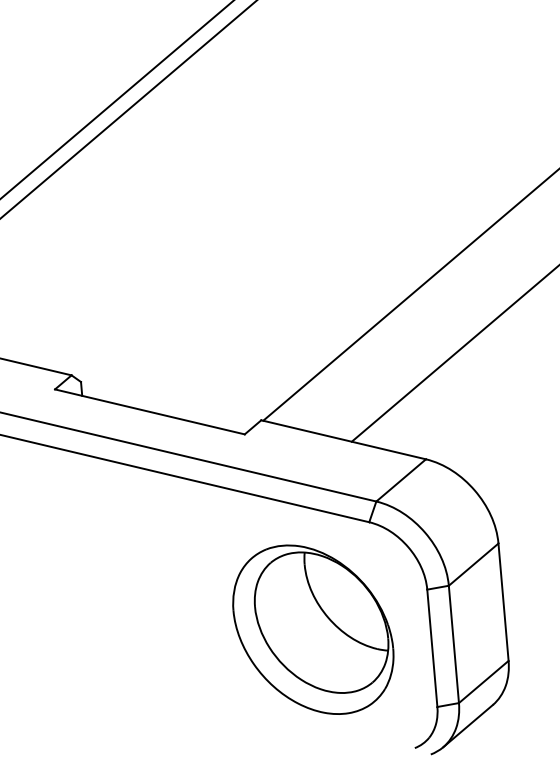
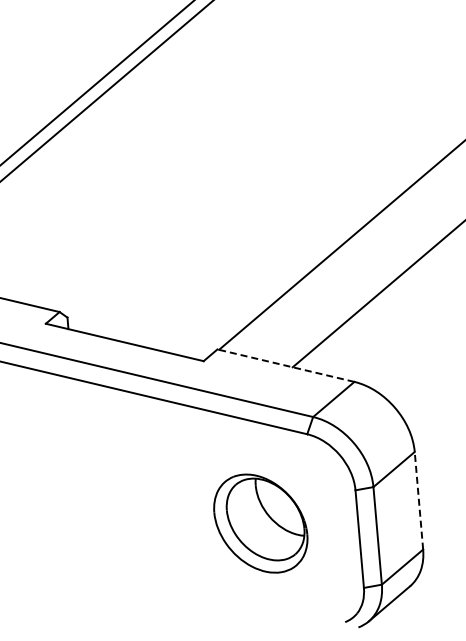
line: (343, 439) -> (285, 365), solid -> dashed
line: (502, 601) -> (418, 500), solid -> dashed
part: (313, 629) -> (260, 523), size x0.7

